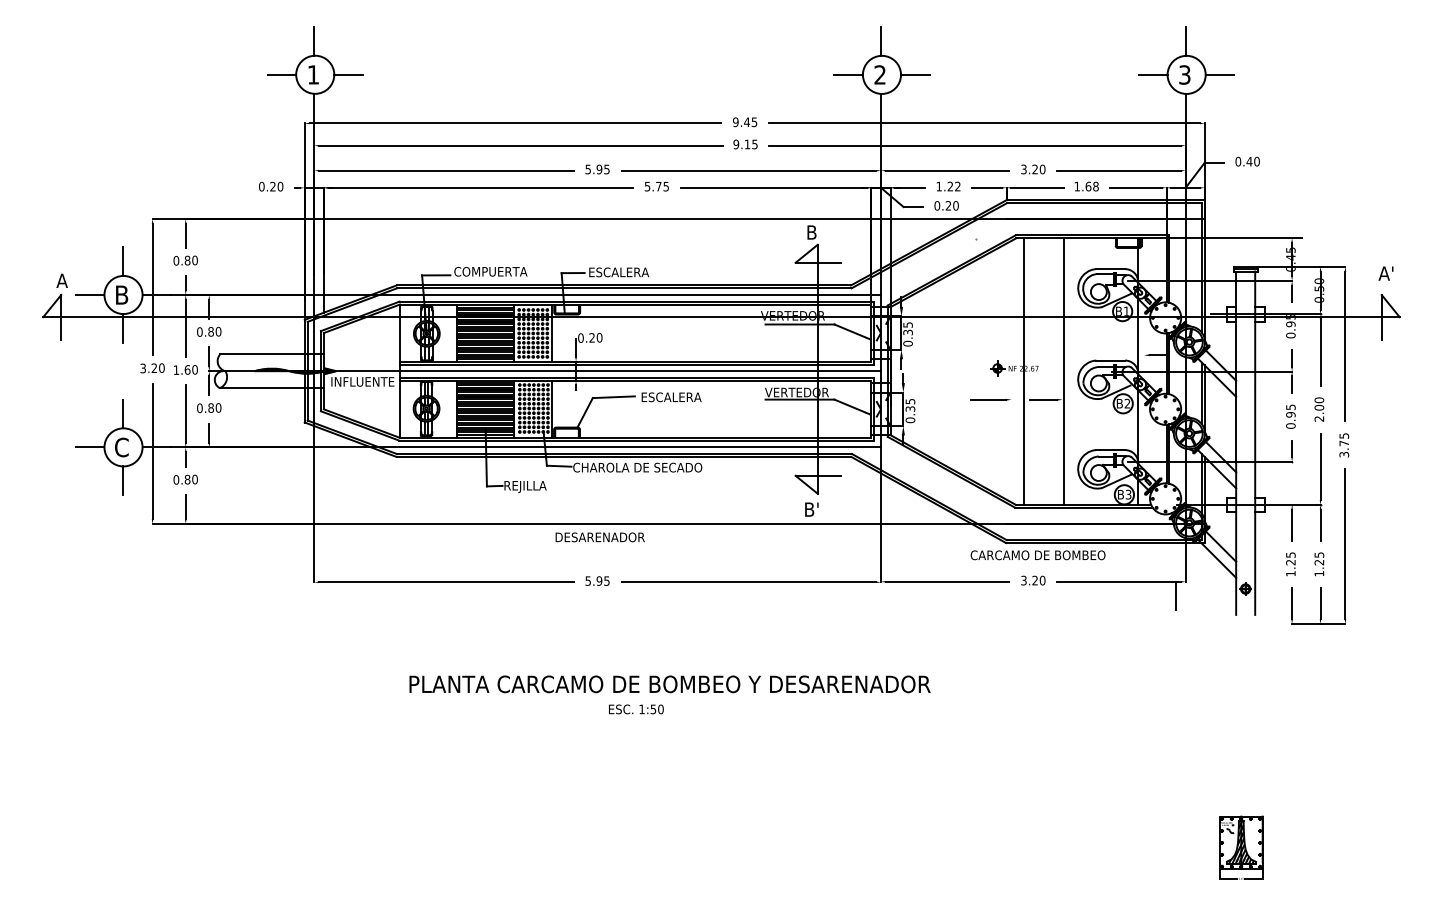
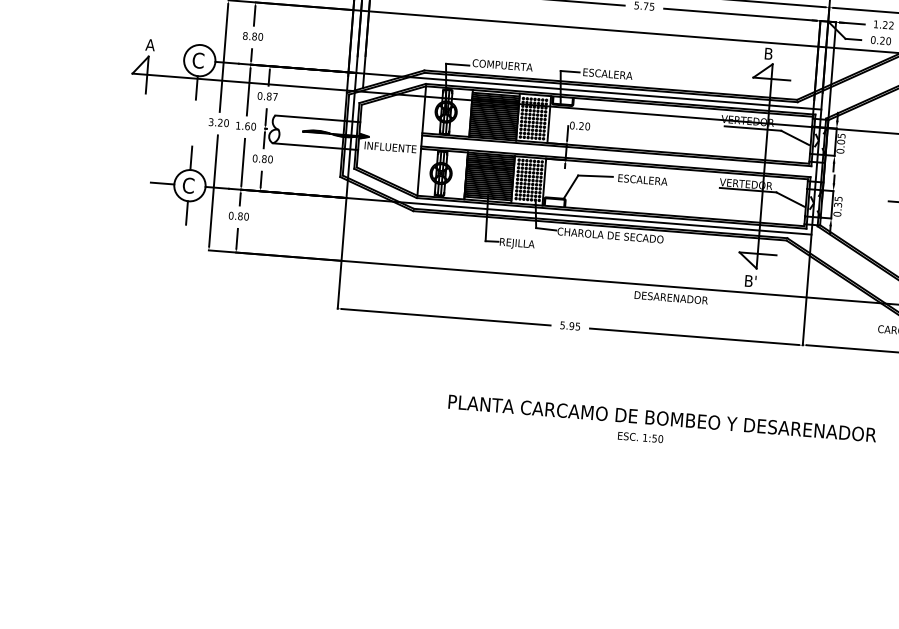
text: (176, 260) -> (245, 35), 0.80 -> 8.80
line: (122, 261) -> (201, 33), removed
text: (121, 294) -> (198, 60), B -> C
line: (89, 295) -> (171, 58), removed
text: (218, 331) -> (275, 96), 0.80 -> 0.87
text: (907, 332) -> (840, 142), 0.35 -> 0.05
line: (545, 371) -> (541, 150), removed
text: (599, 537) -> (670, 297), moved
text: (669, 684) -> (662, 418), moved
text: (636, 709) -> (640, 437), moved

